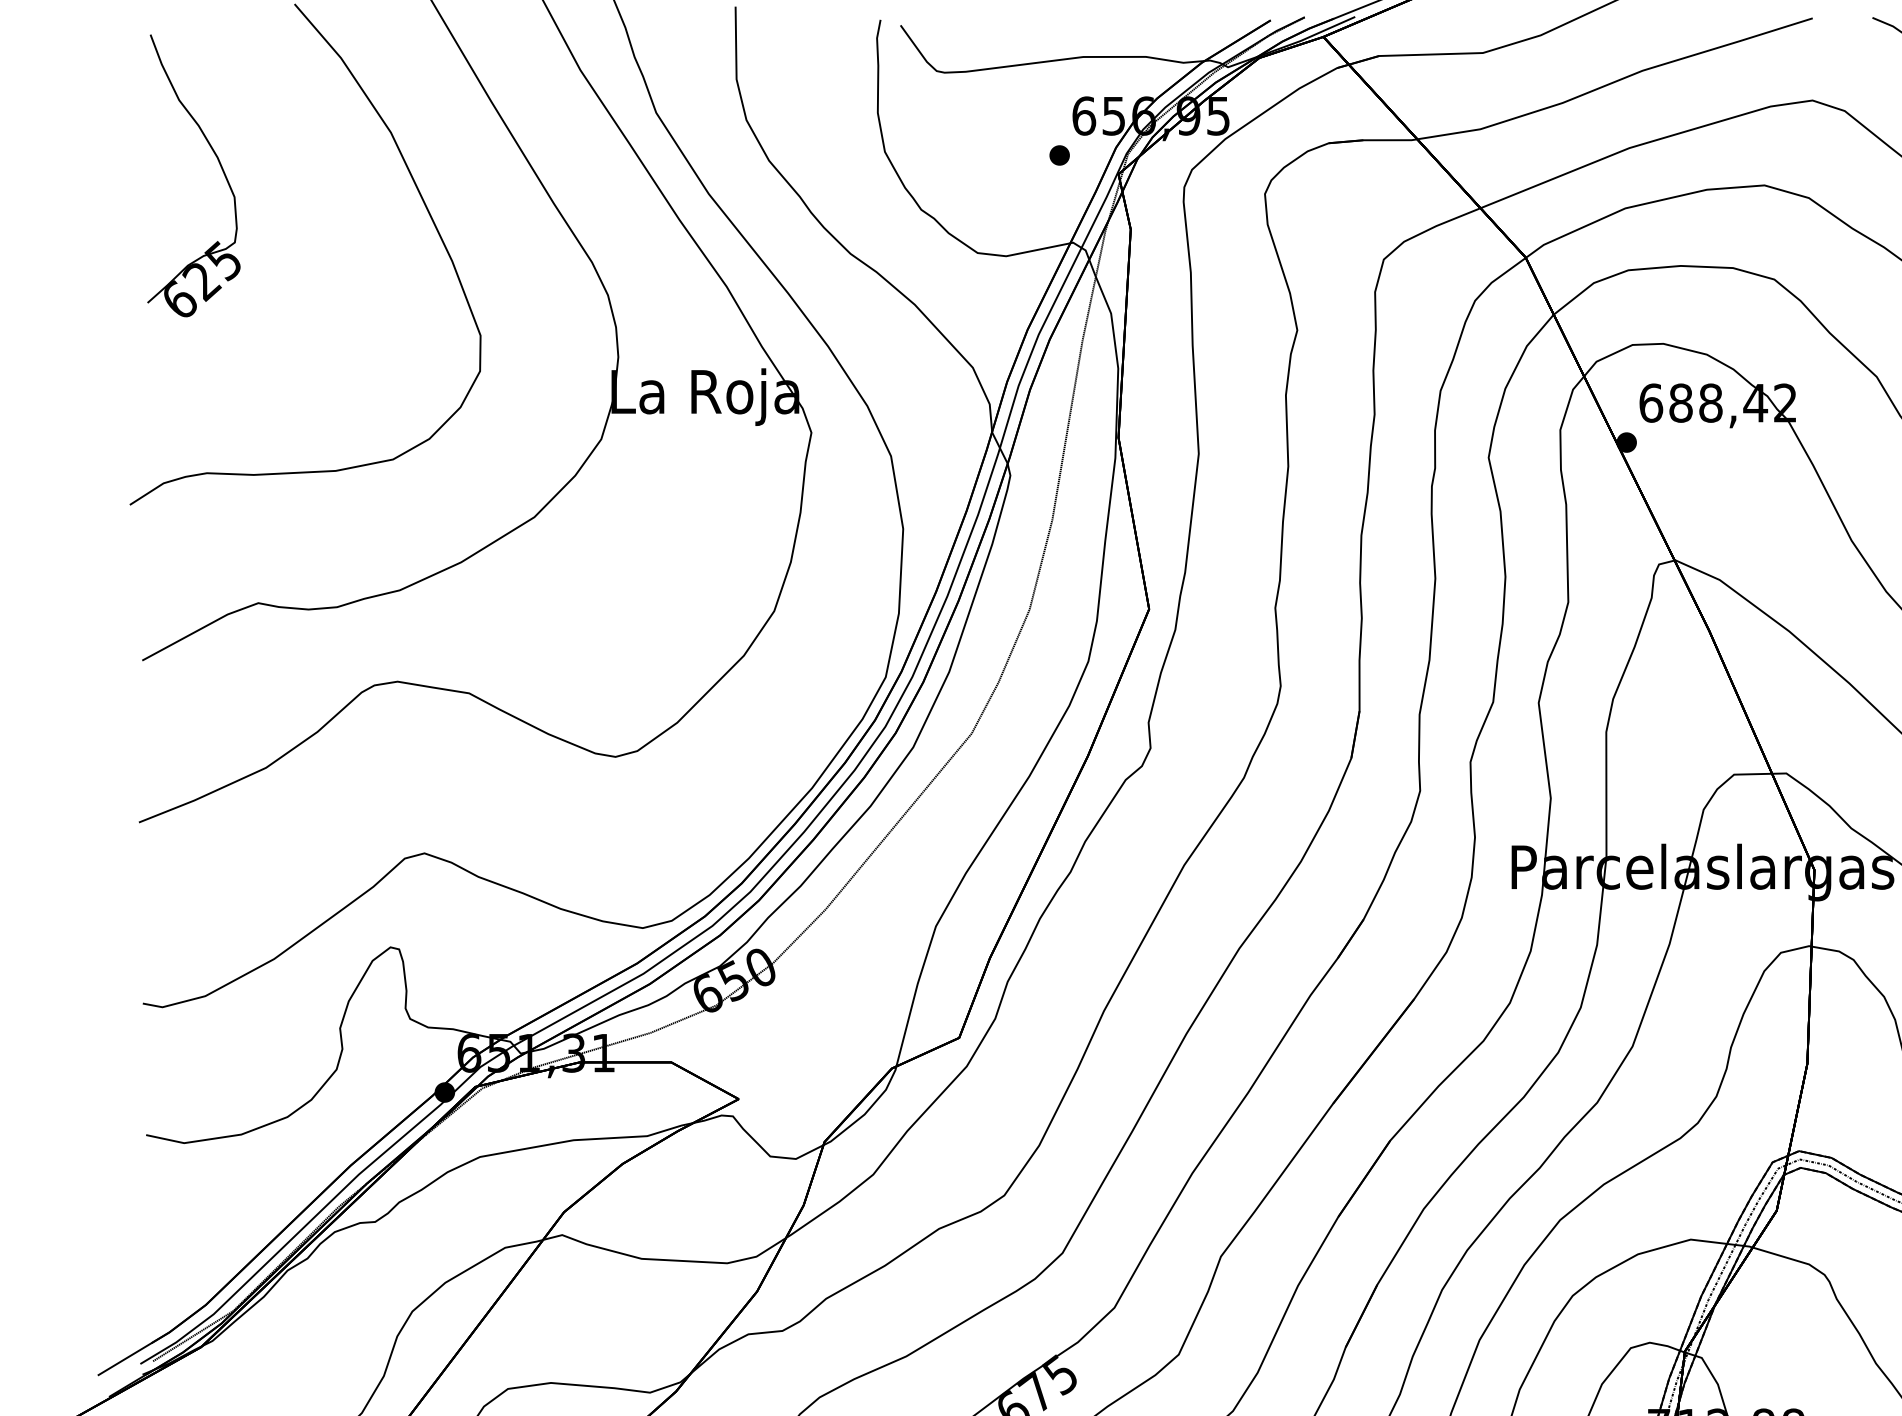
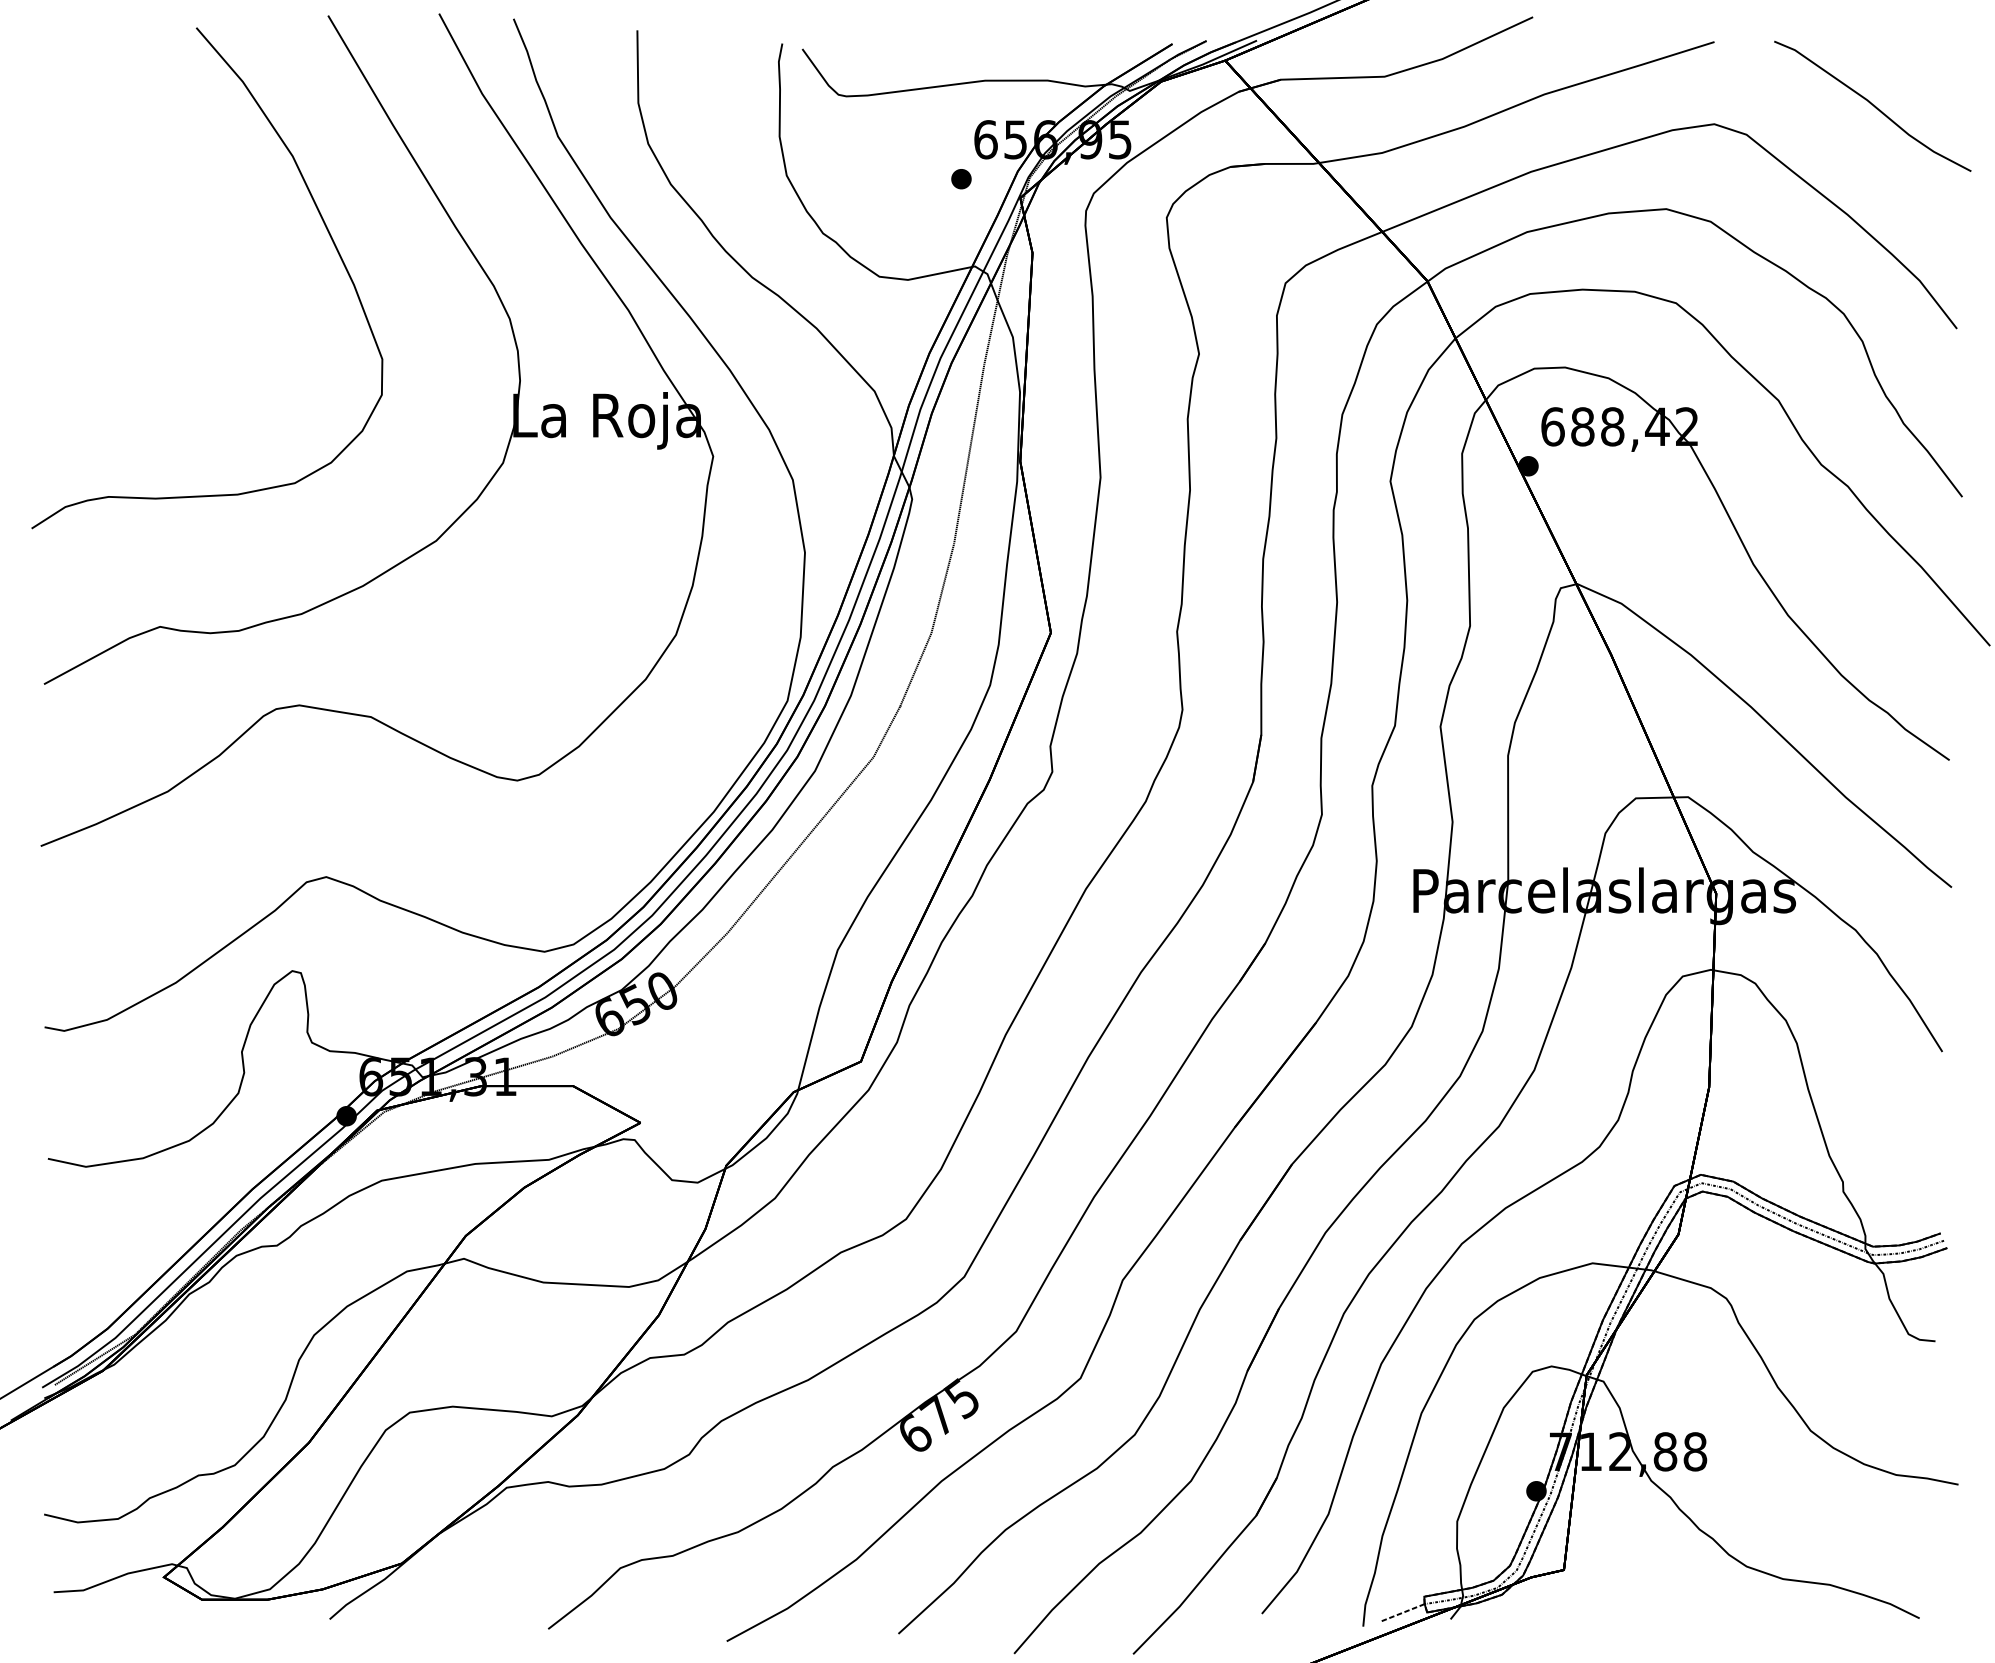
part: (219, 165) -> (121, 189), removed

